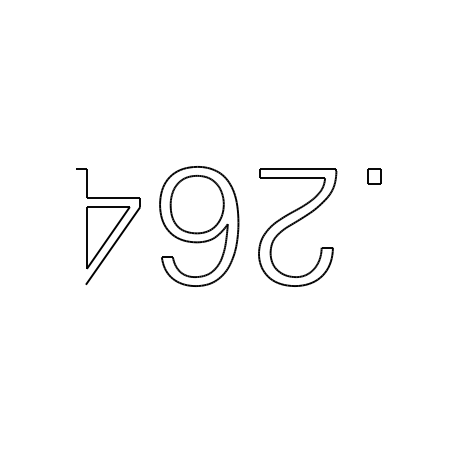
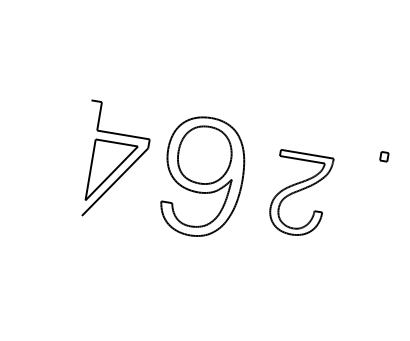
part: (374, 176) -> (384, 156), size x0.6
part: (297, 227) -> (300, 194), size x0.7

